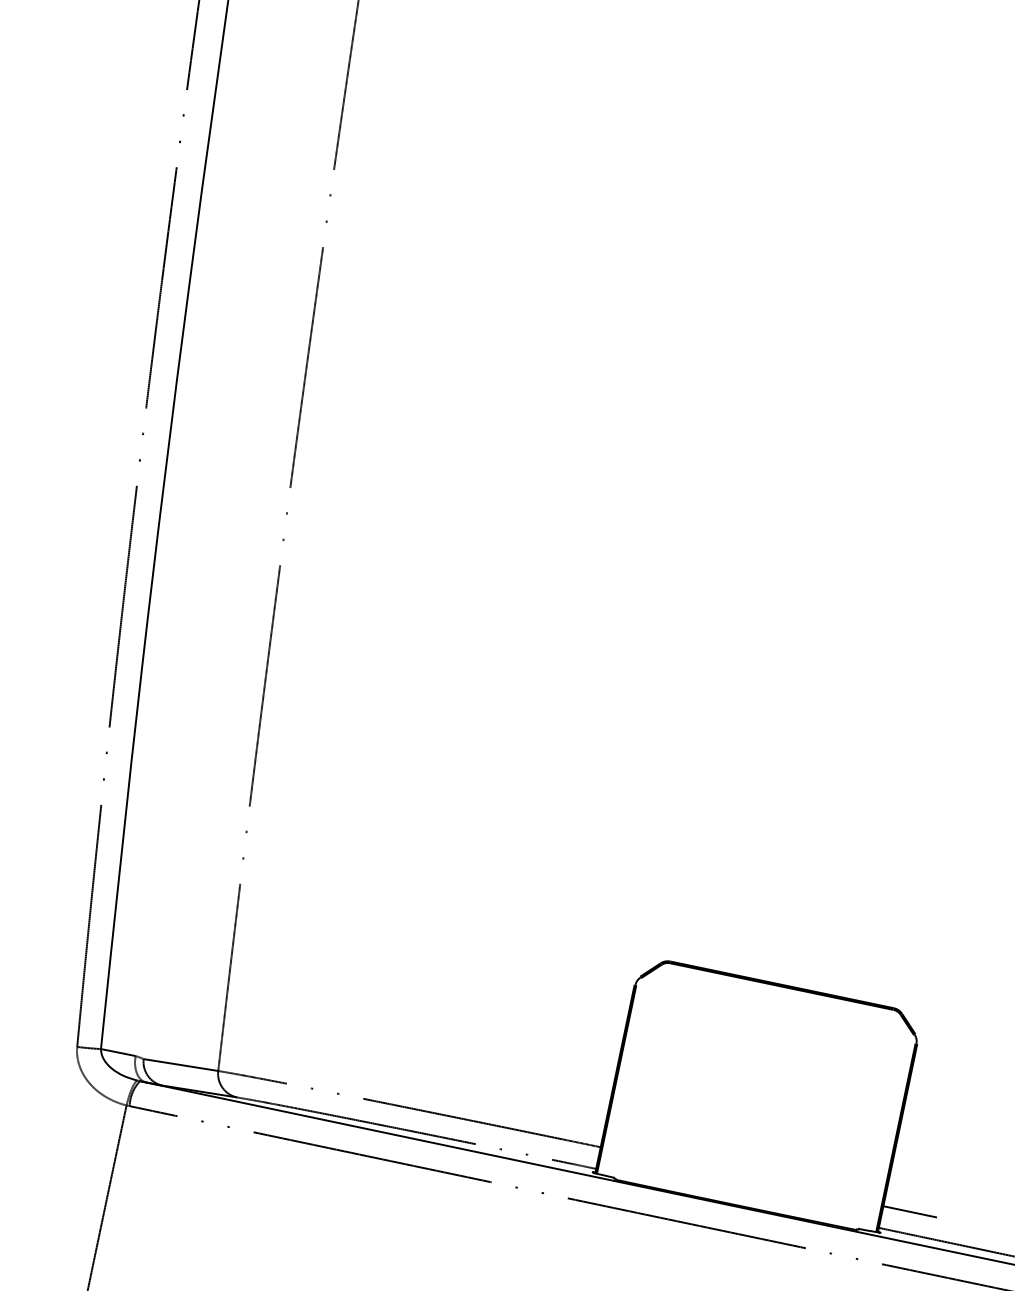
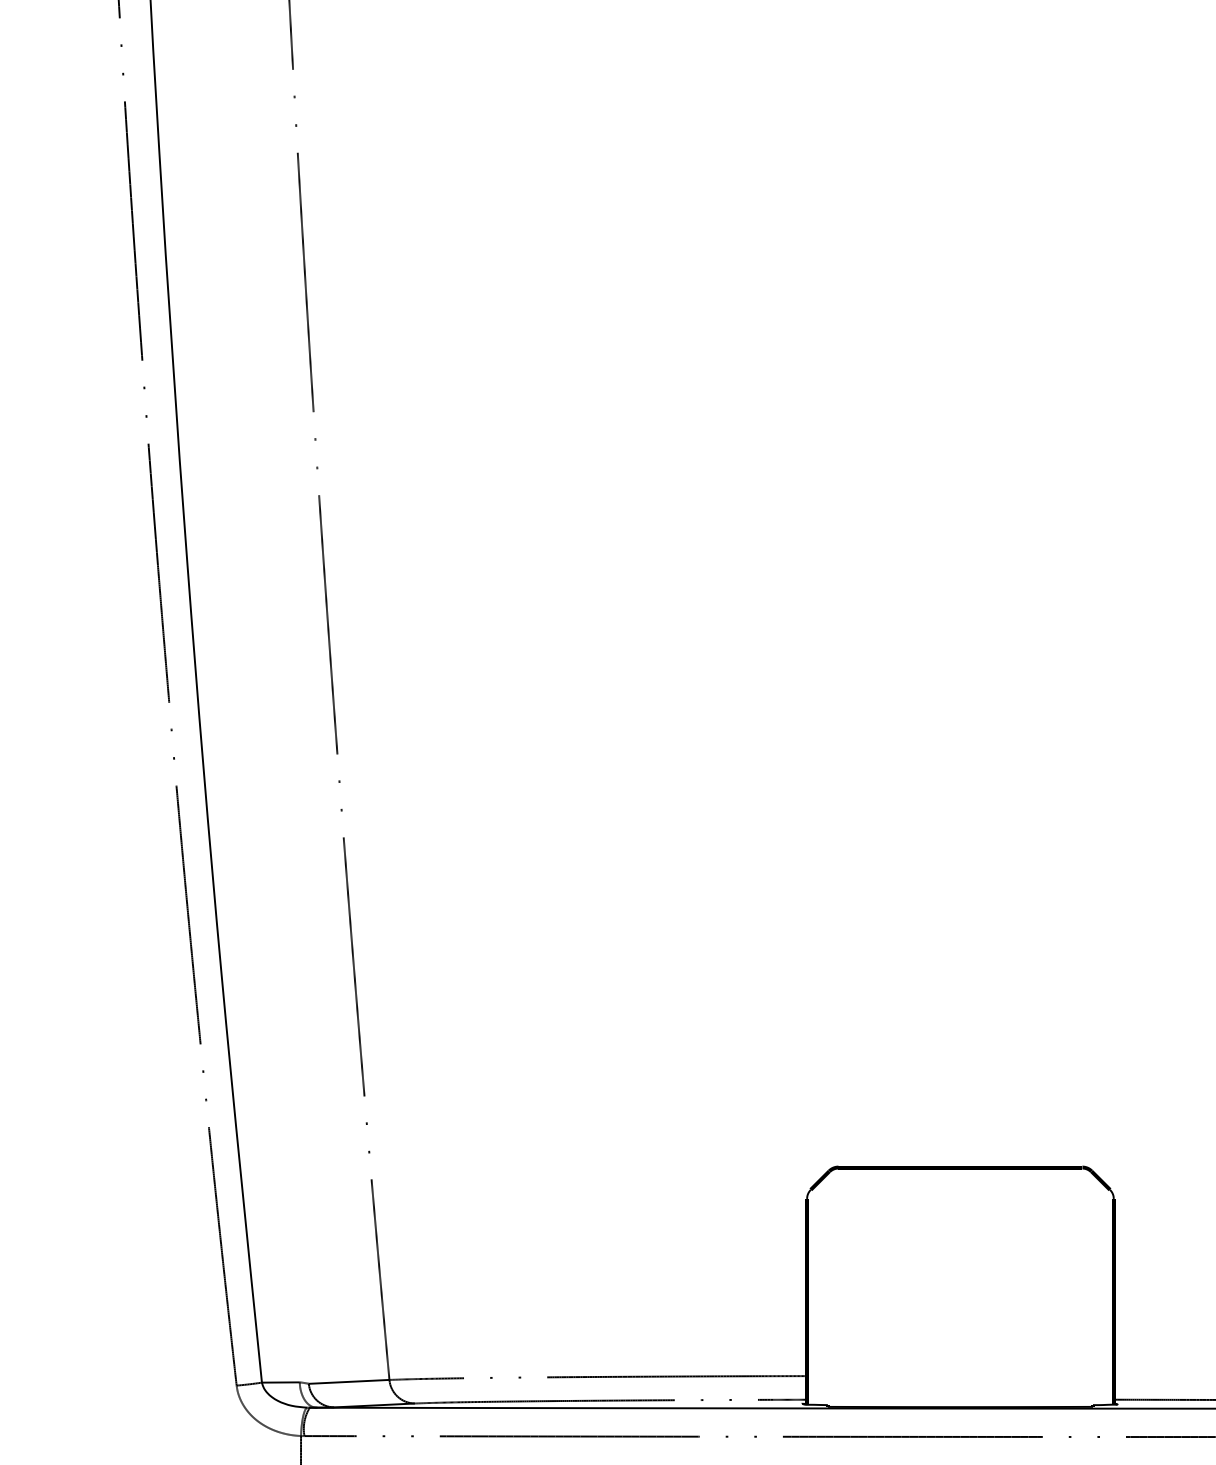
line: (909, 1212) -> (1143, 1376), removed

